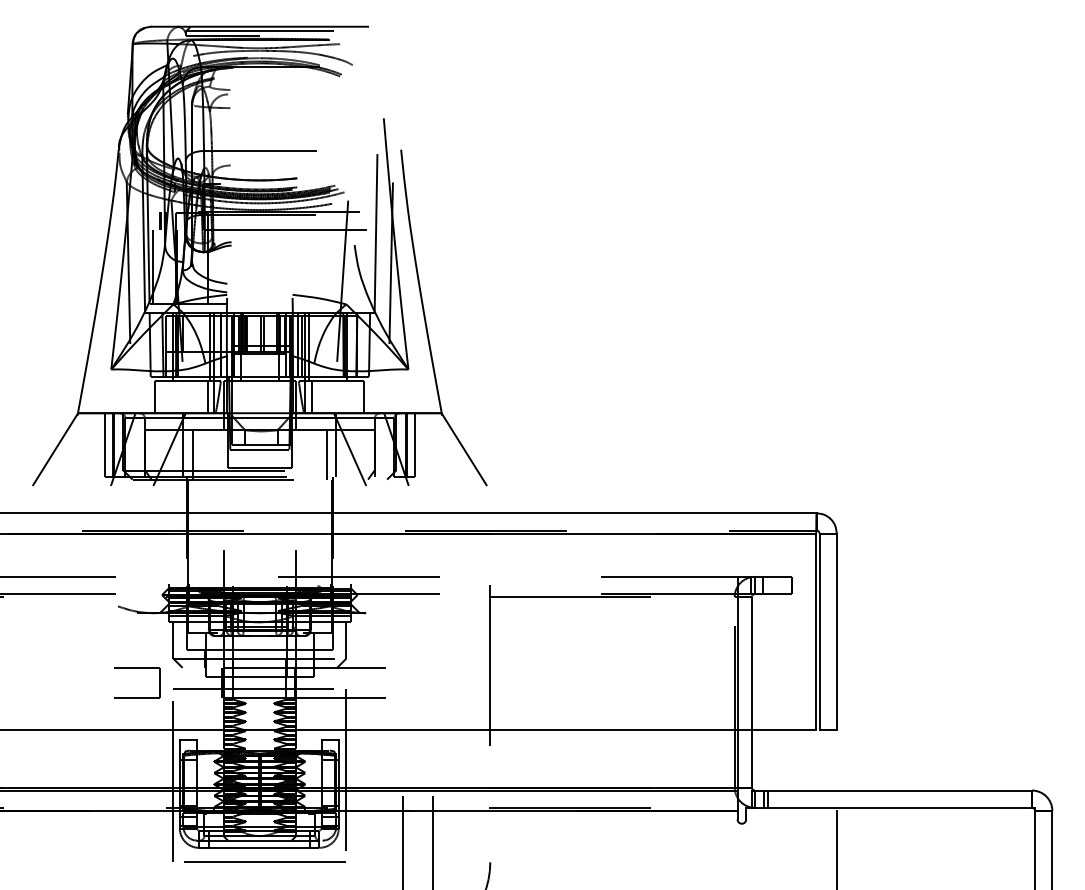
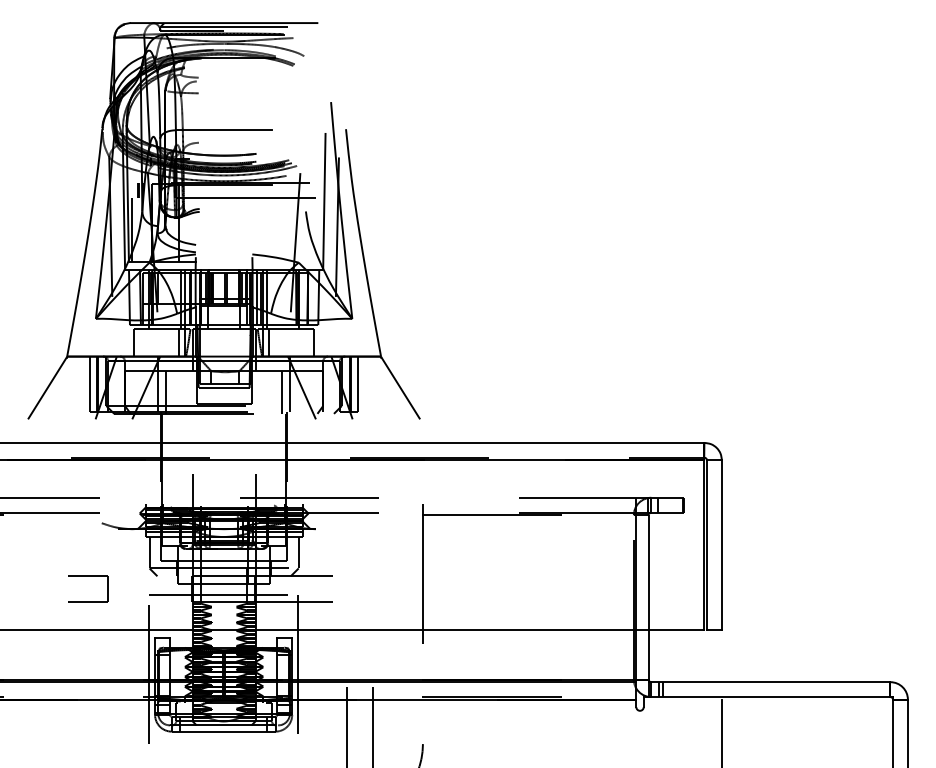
part: (137, 668) -> (88, 576), moved
line: (264, 861) -> (228, 743), removed

